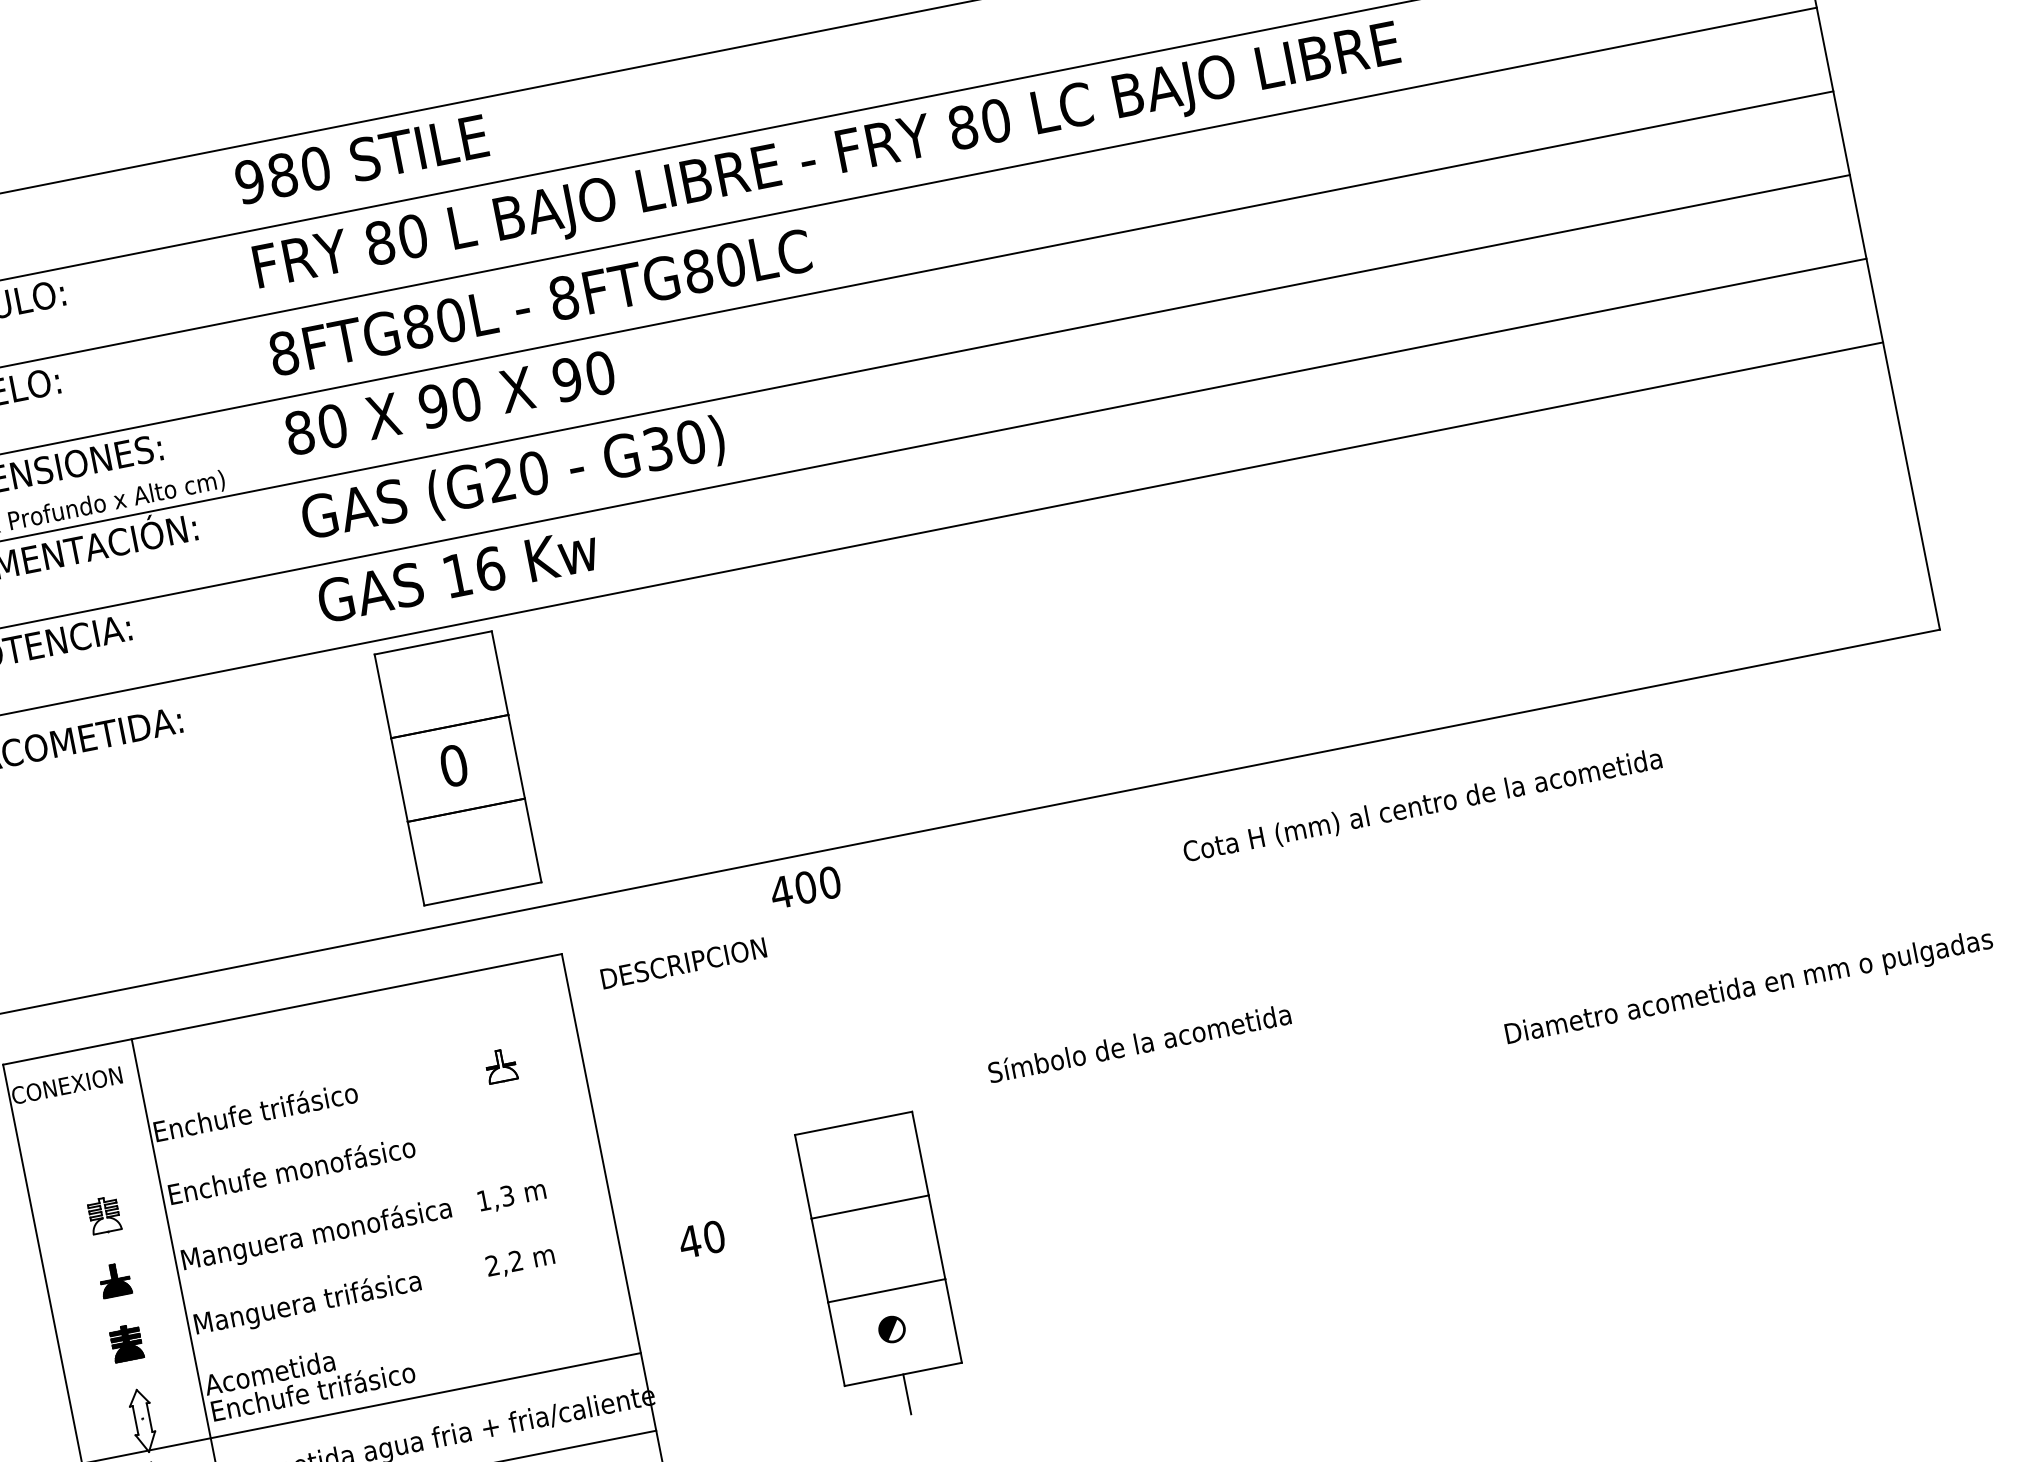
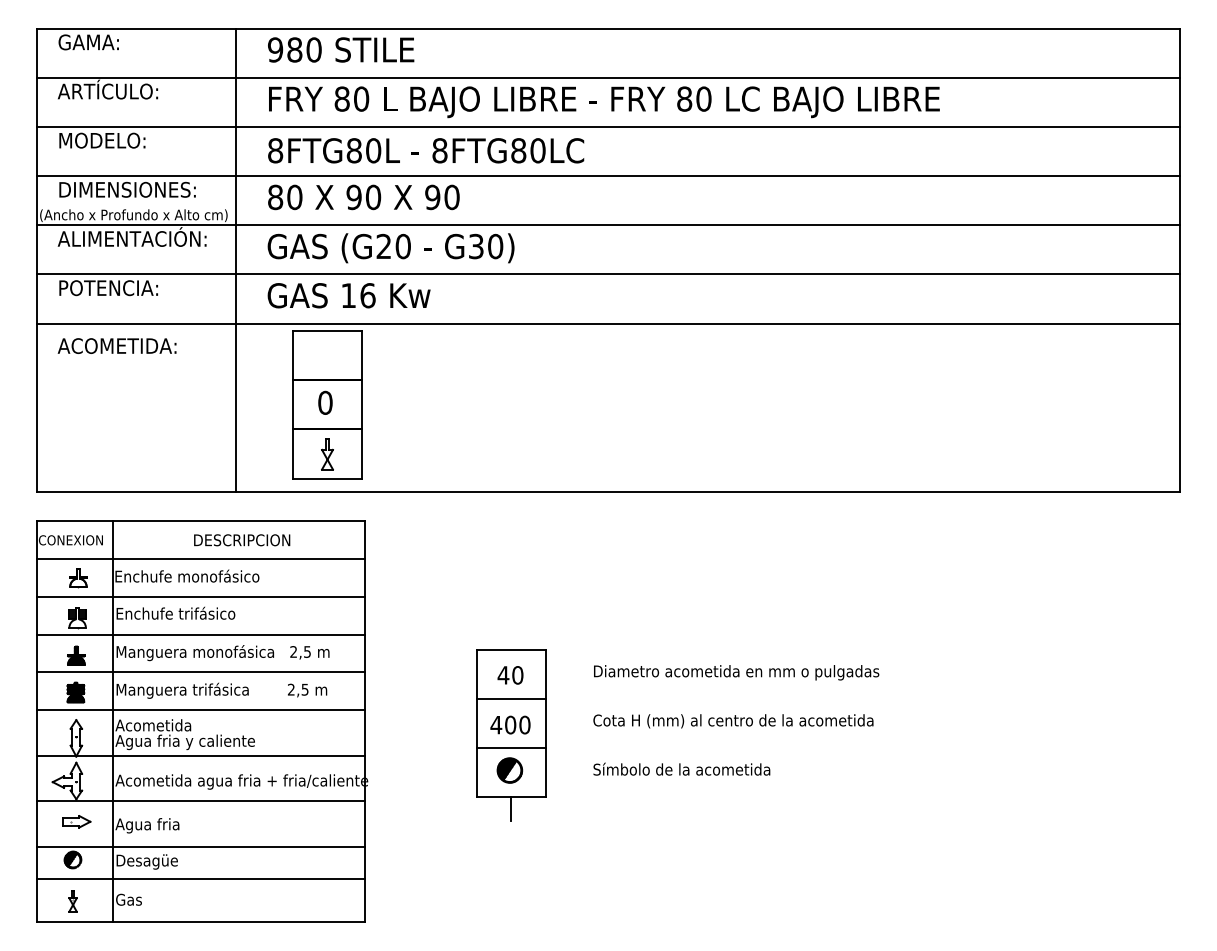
line: (254, 553) -> (236, 260), added
text: (1422, 806) -> (733, 721), moved
part: (474, 852) -> (327, 454), added
text: (805, 886) -> (510, 724), moved
text: (684, 963) -> (242, 540), moved
text: (1749, 988) -> (736, 672), moved
text: (1138, 1041) -> (681, 768), moved
part: (501, 1067) -> (78, 578), moved
line: (295, 1074) -> (201, 559), added
text: (330, 1095) -> (218, 575), Enchufe trifásico -> Enchufe monofásico
line: (308, 1137) -> (201, 596), added
text: (344, 1158) -> (219, 612), Enchufe monofásico -> Enchufe trifásico
text: (495, 1197) -> (300, 651), 1,3 -> 2,5
line: (321, 1201) -> (201, 634), added
text: (701, 1239) -> (510, 675), moved
text: (514, 1260) -> (304, 689), 2,2 -> 2,5
line: (333, 1266) -> (201, 672), added
part: (891, 1329) -> (509, 770), size x1.67
line: (346, 1331) -> (201, 710), added
text: (328, 1391) -> (184, 742), Enchufe trifásico -> Agua fria y caliente

